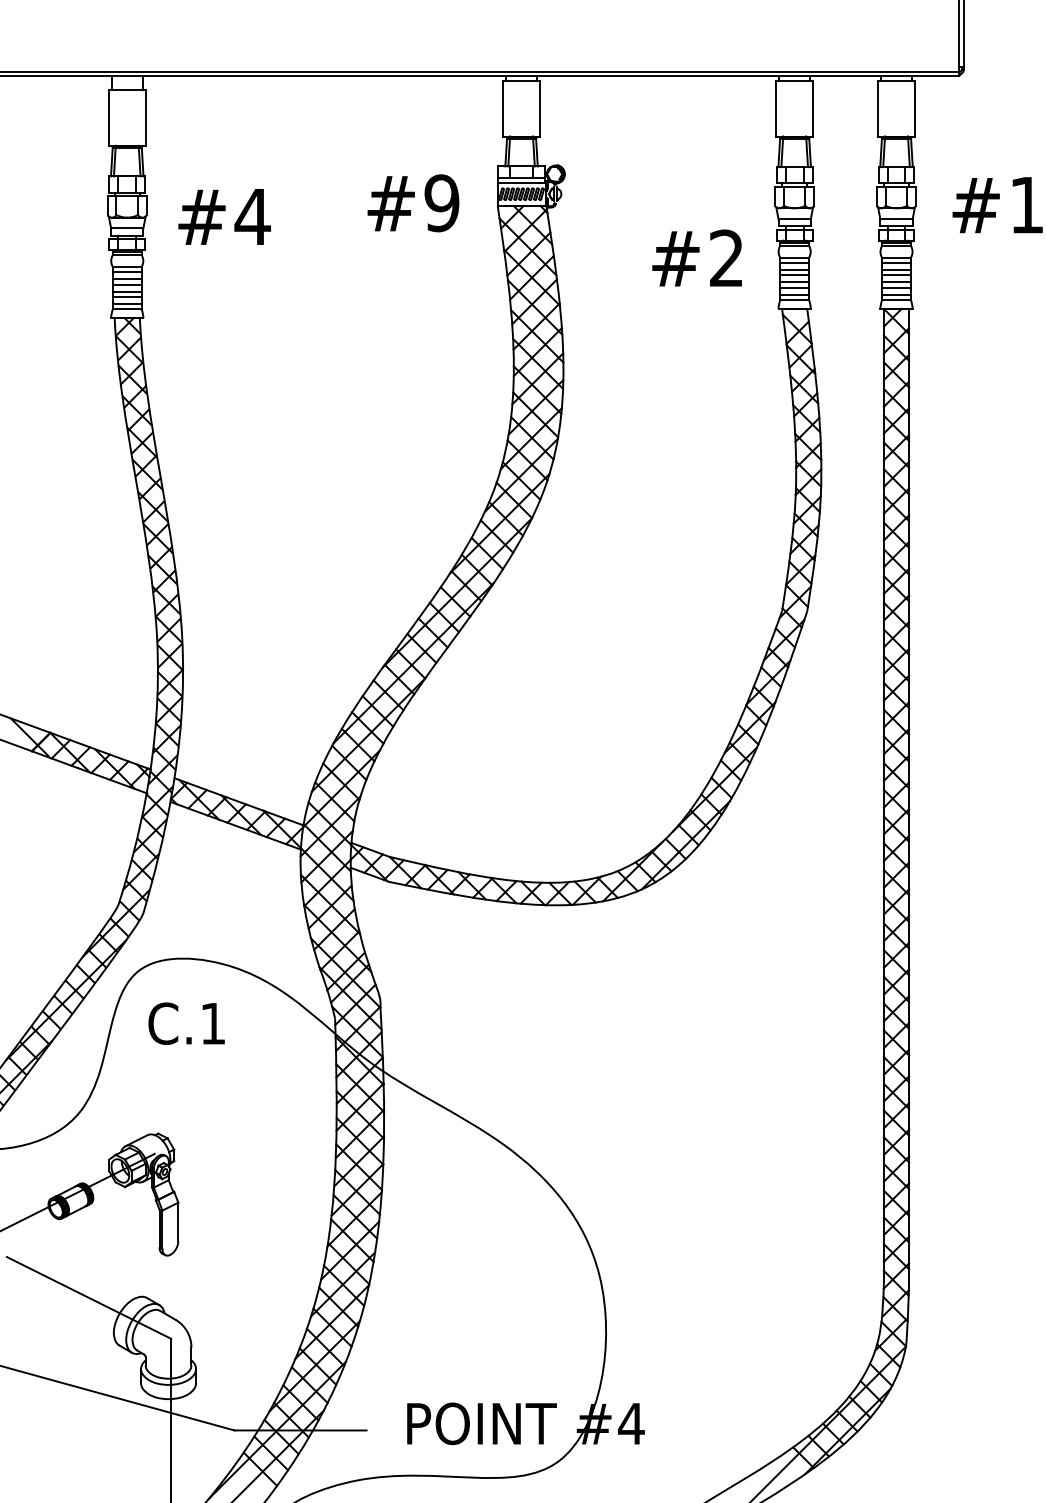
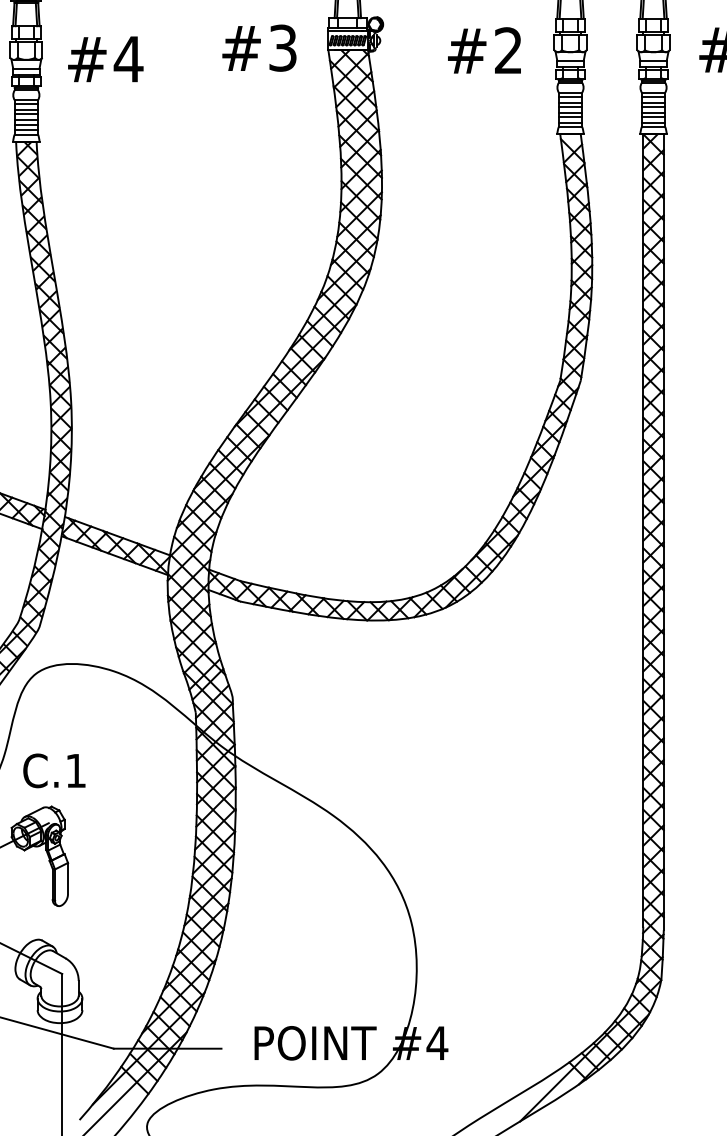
text: (441, 203) -> (282, 48), #9 -> #3
text: (696, 257) -> (483, 49), moved
text: (186, 1023) -> (54, 770), moved

